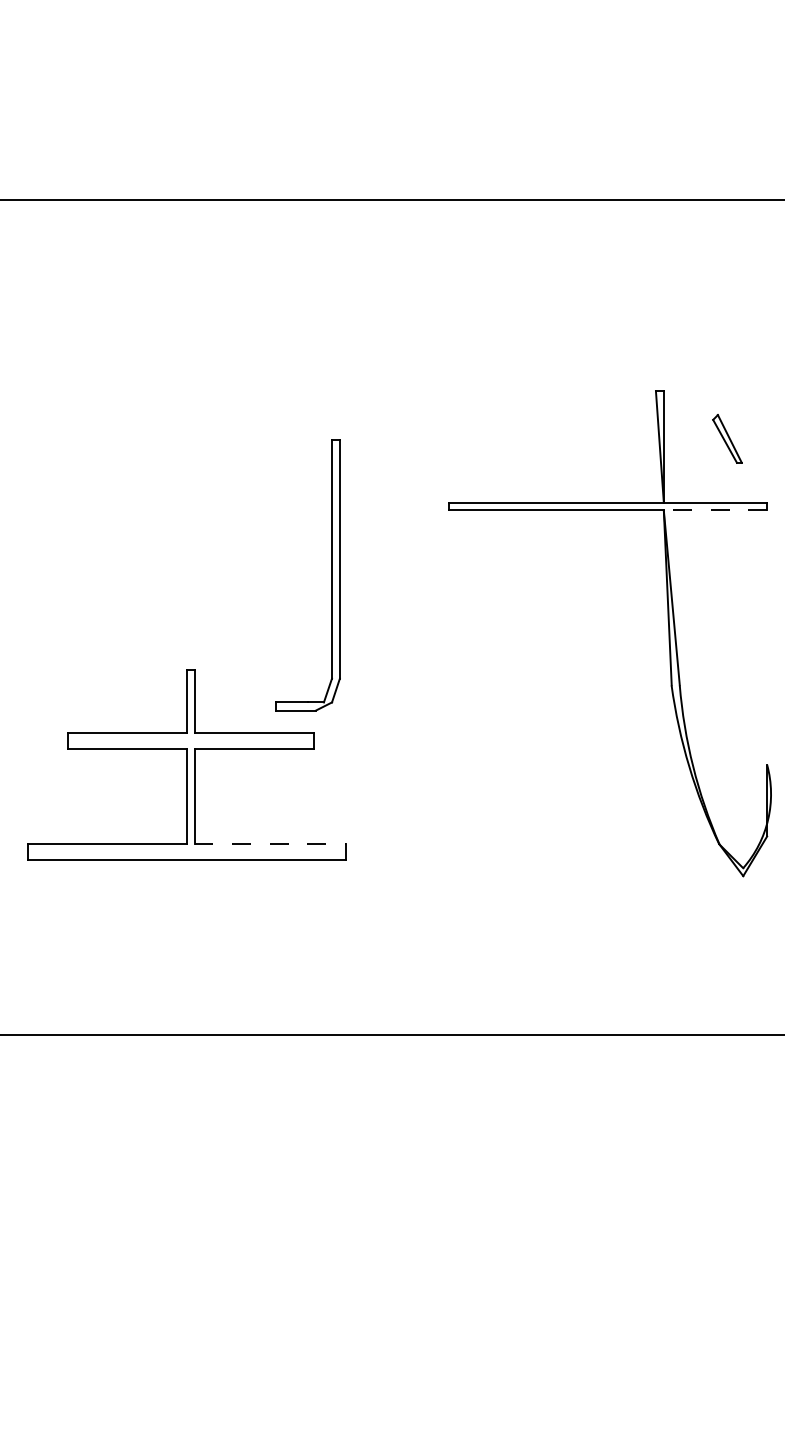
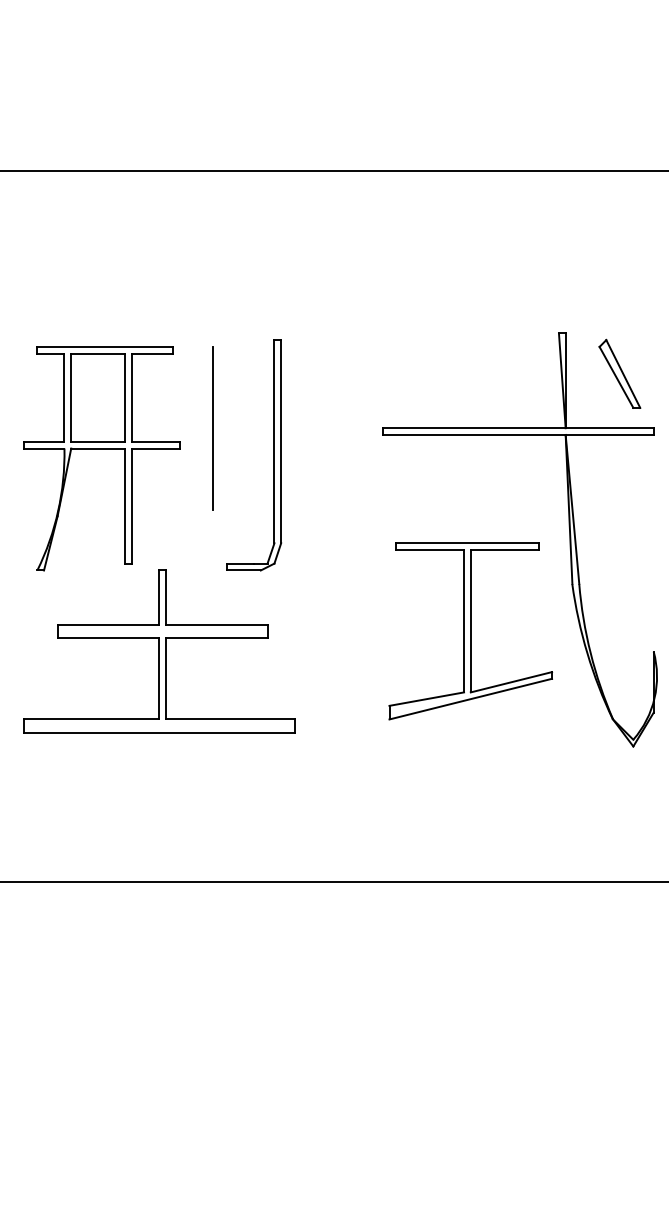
part: (727, 438) -> (619, 373), size x1.67
line: (250, 502) -> (213, 428), added
line: (715, 510) -> (609, 434), dashed -> solid
part: (119, 526) -> (101, 448), added
part: (331, 575) -> (274, 455), moved
part: (552, 741) -> (470, 631), added
line: (270, 844) -> (230, 719), dashed -> solid

